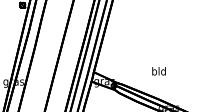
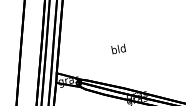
text: (158, 71) -> (118, 49), moved

